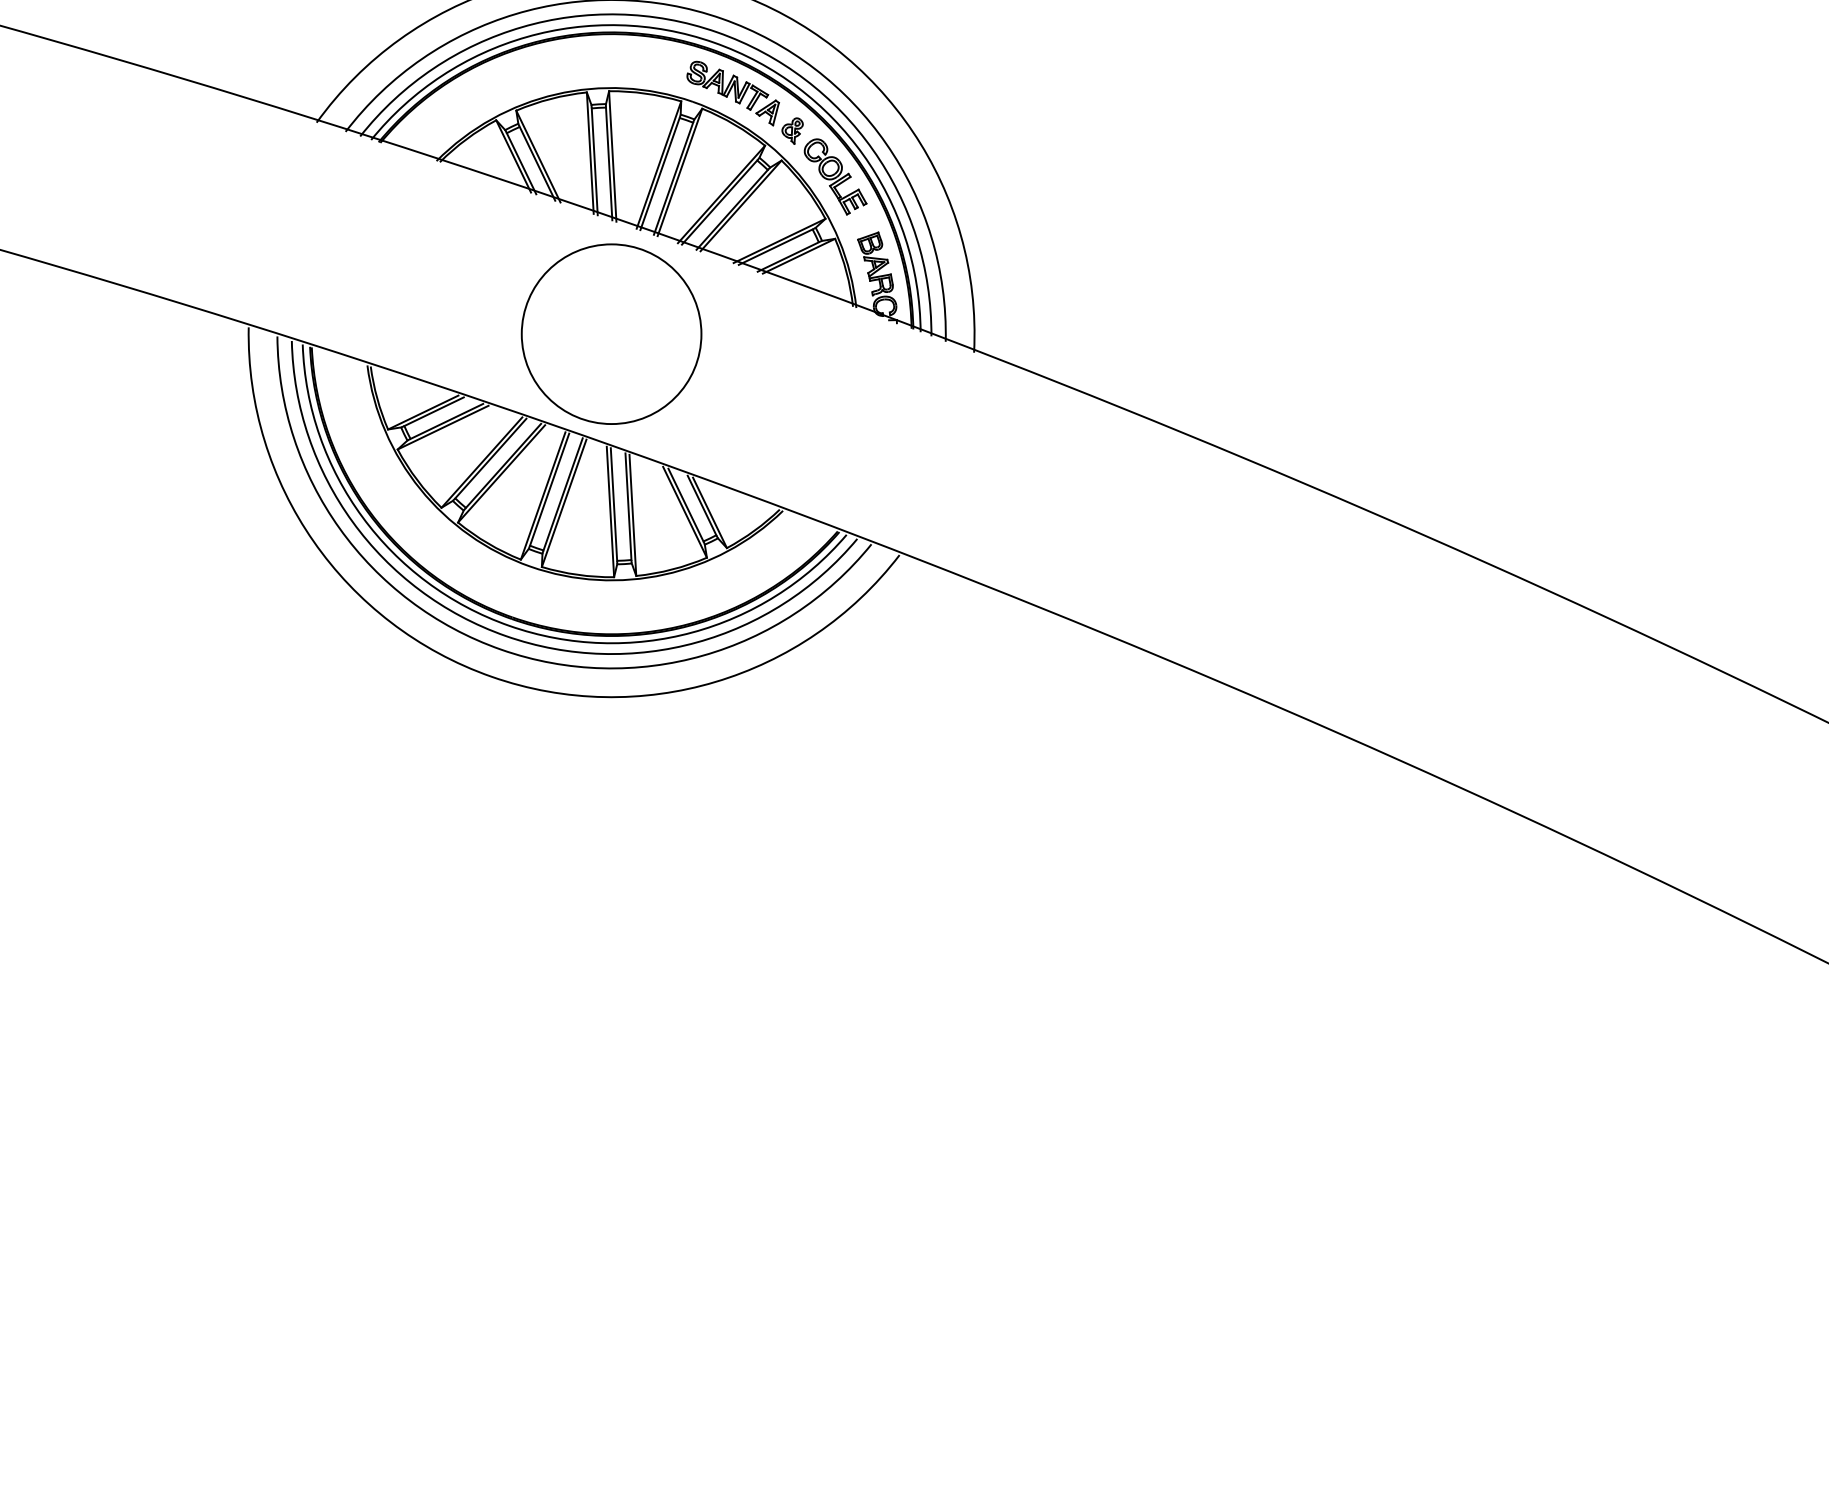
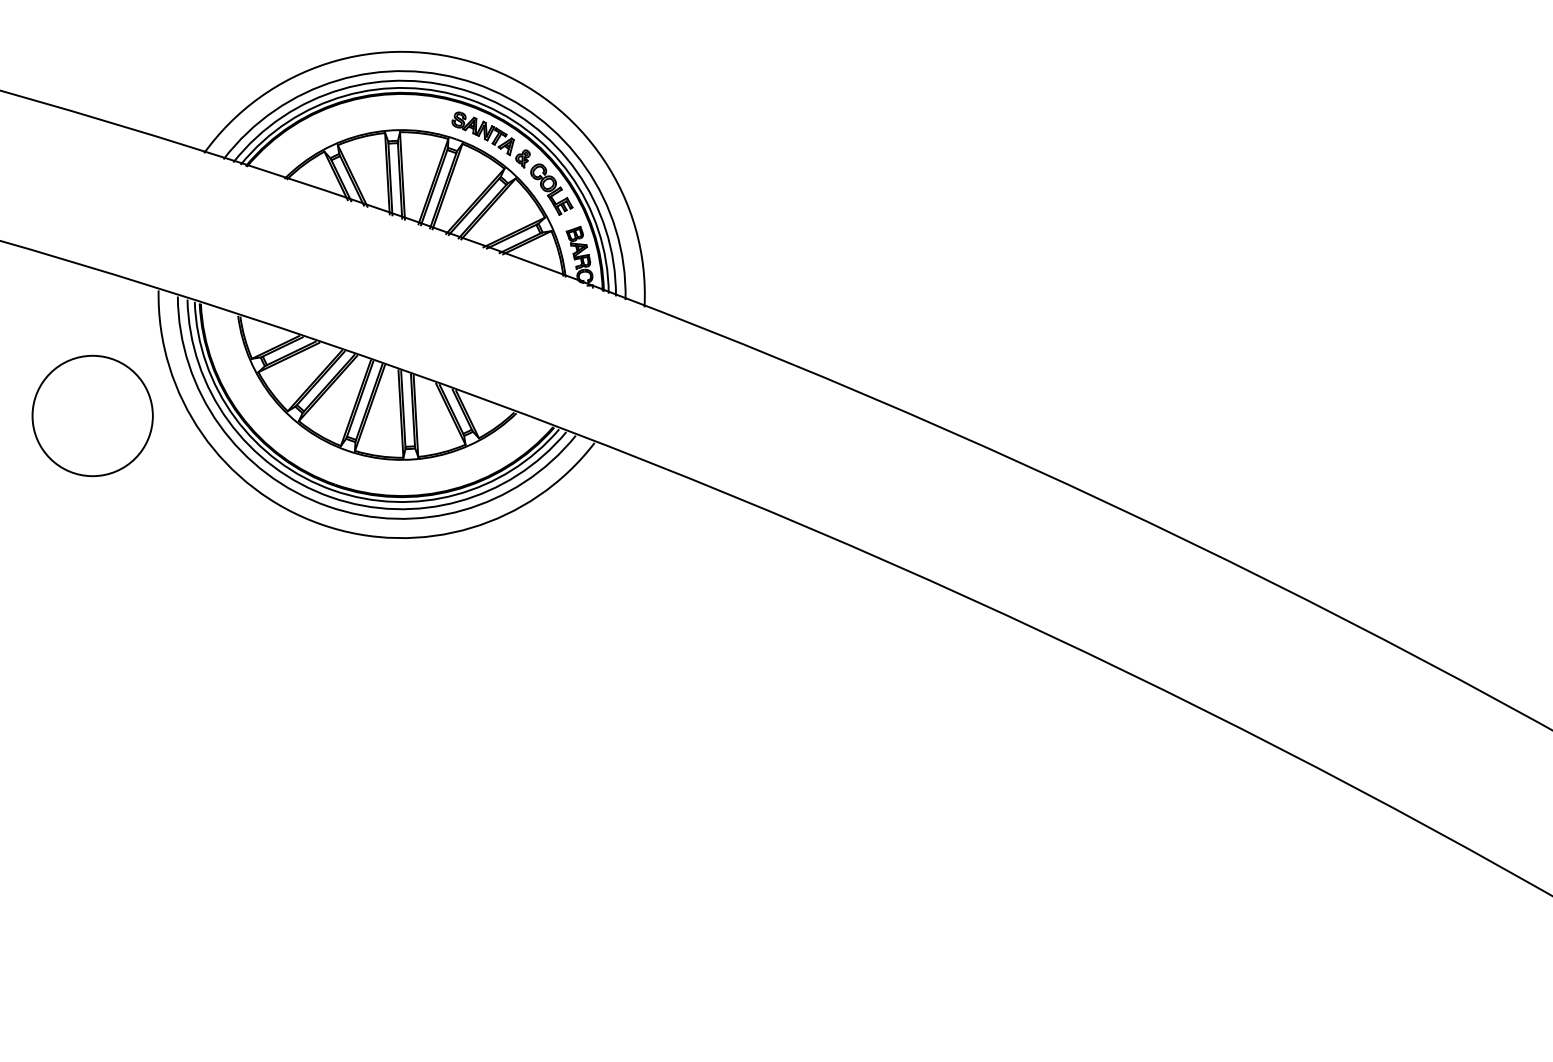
circle: (611, 333) -> (92, 415), moved

